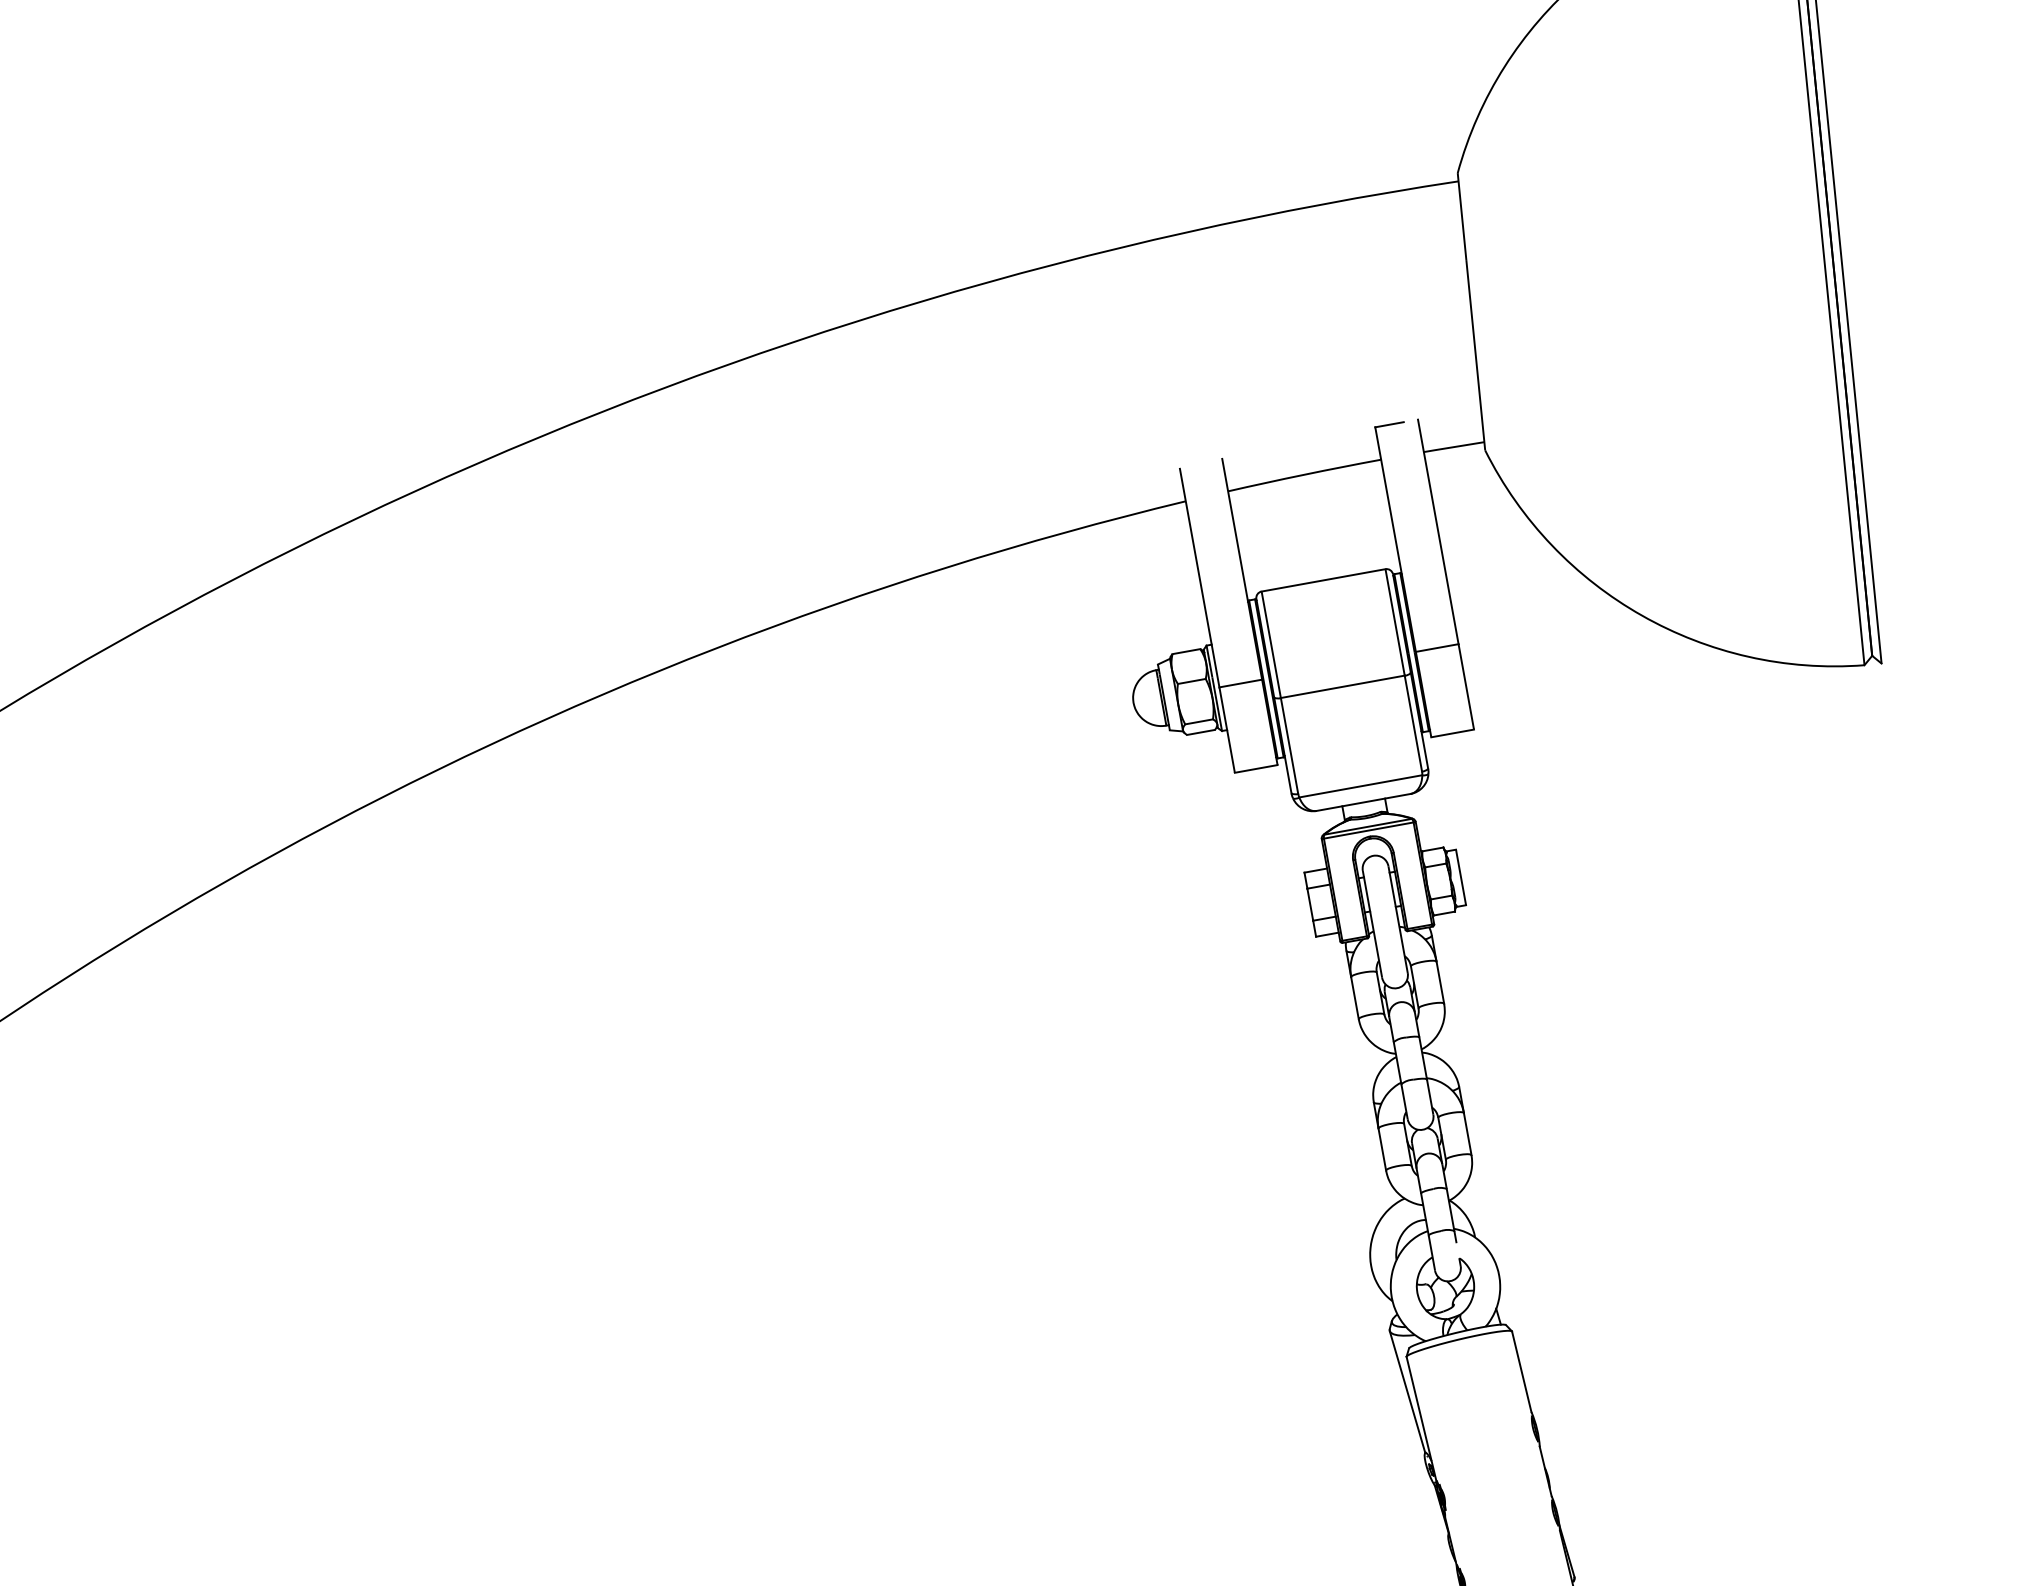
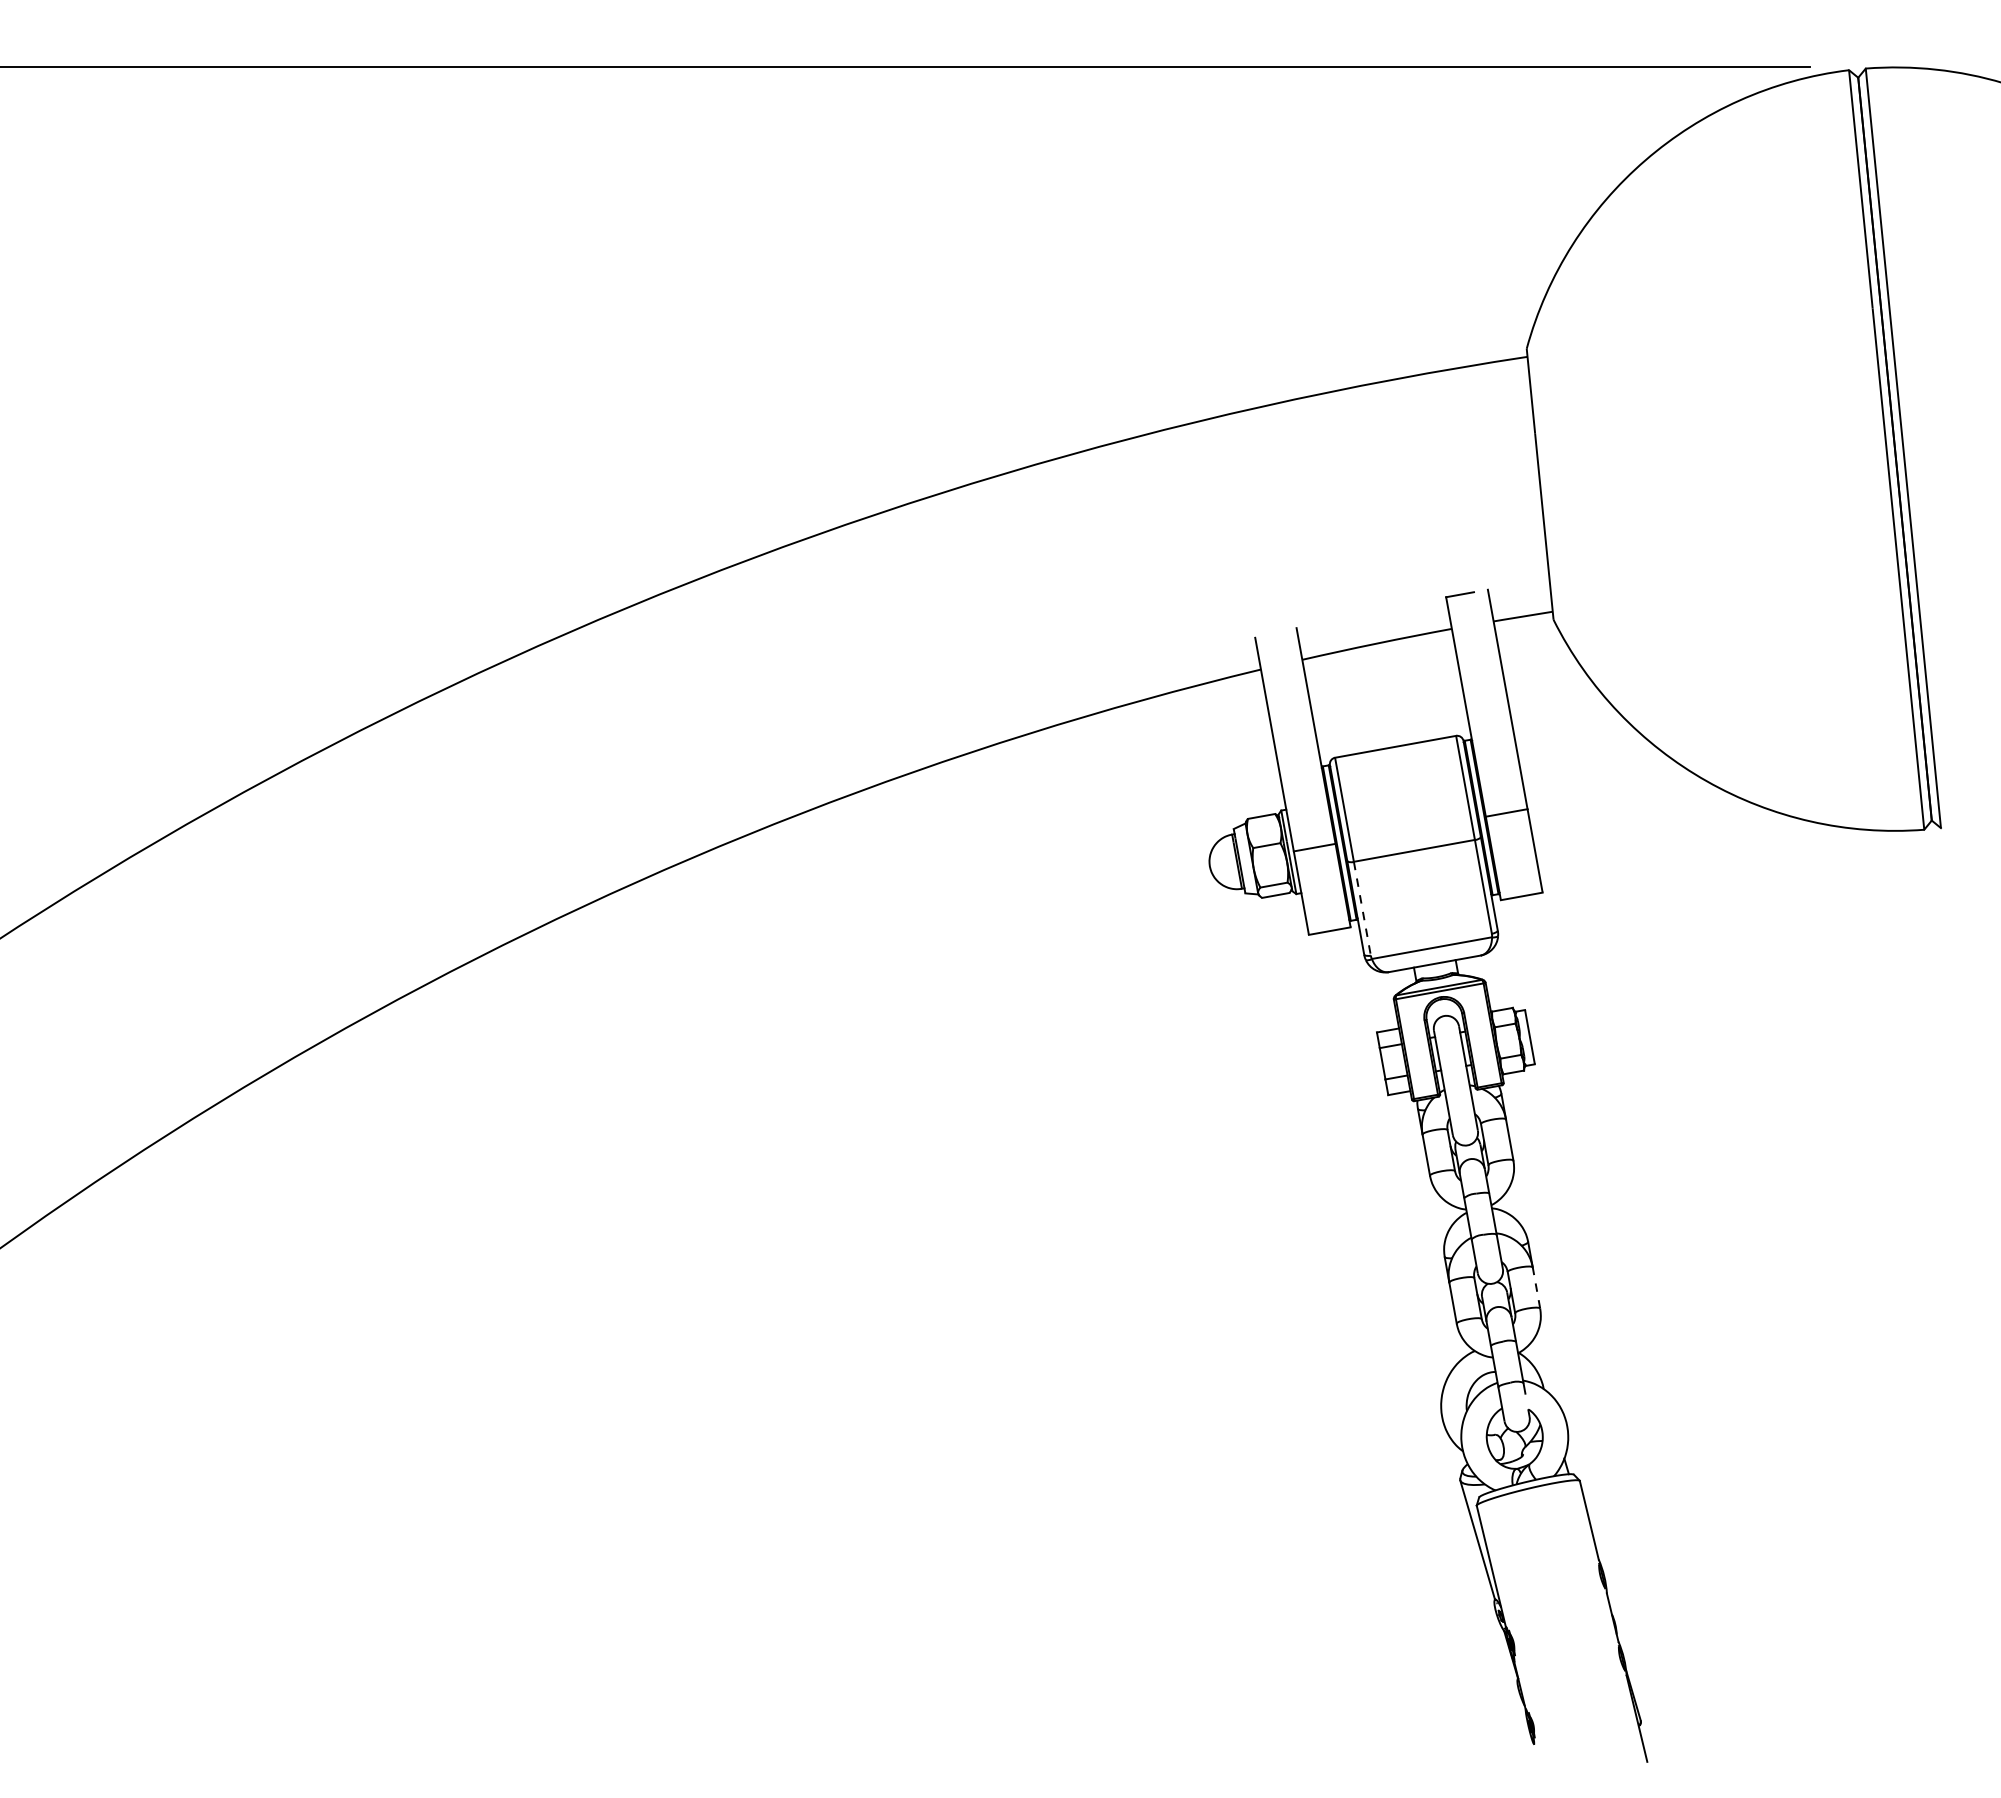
line: (1289, 745) -> (1362, 908), solid -> dashed
line: (1467, 1133) -> (1536, 1287), solid -> dashed

